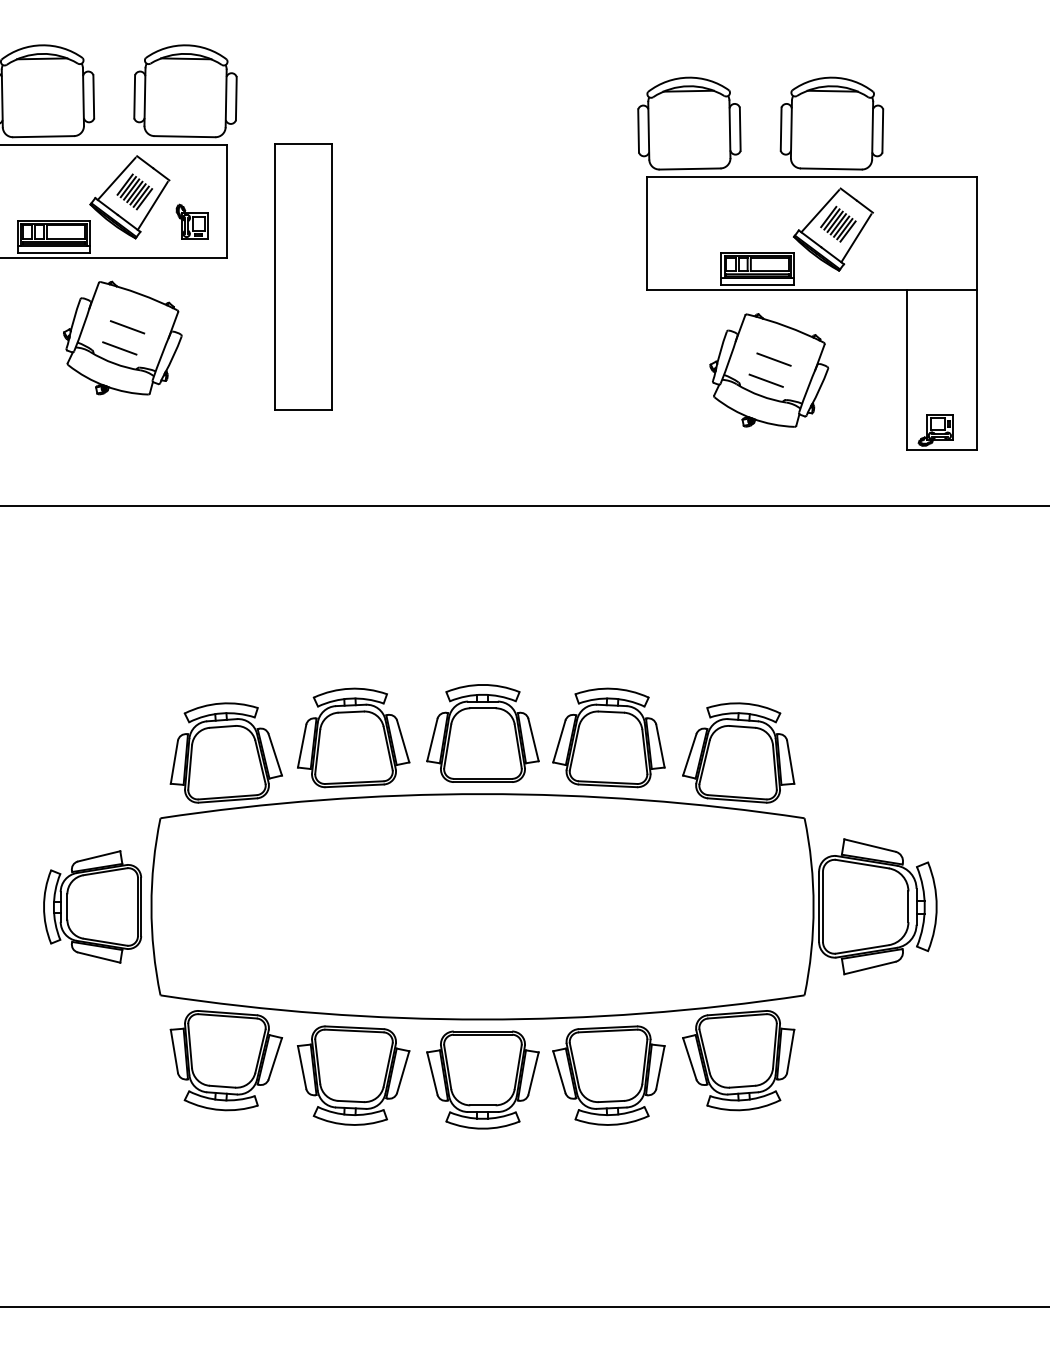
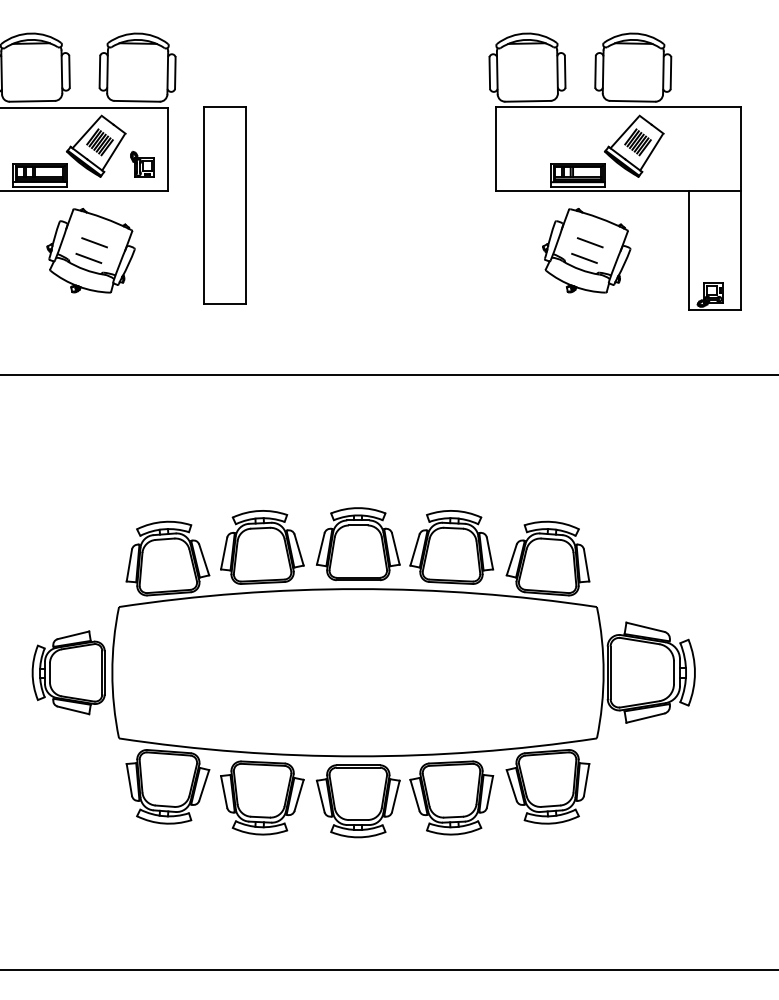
part: (806, 263) -> (614, 171), moved

